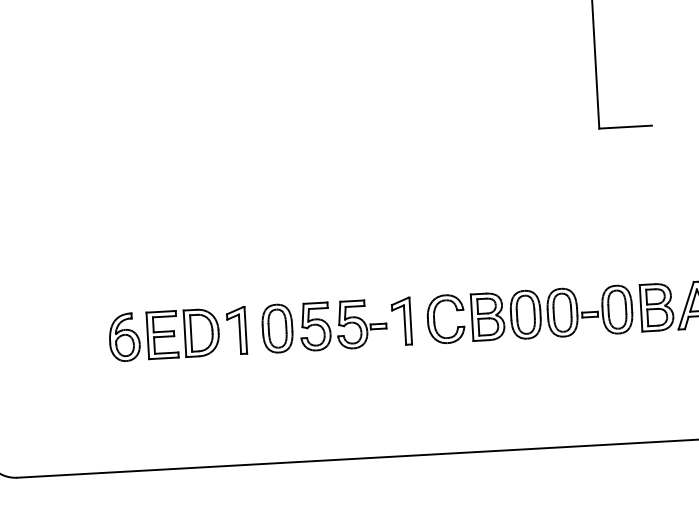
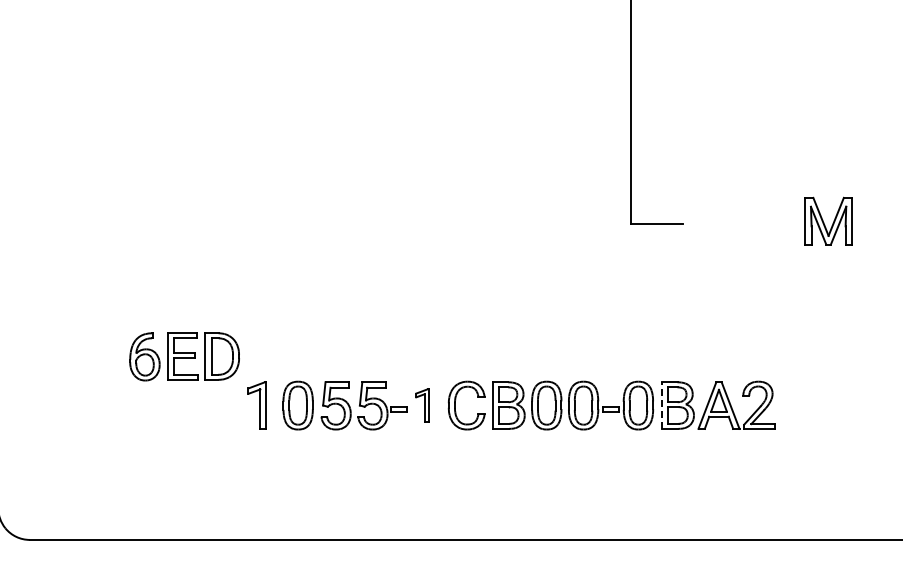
line: (641, 308) -> (662, 405), solid -> dashed
part: (401, 321) -> (422, 405), size x0.7
part: (164, 334) -> (184, 356), moved

